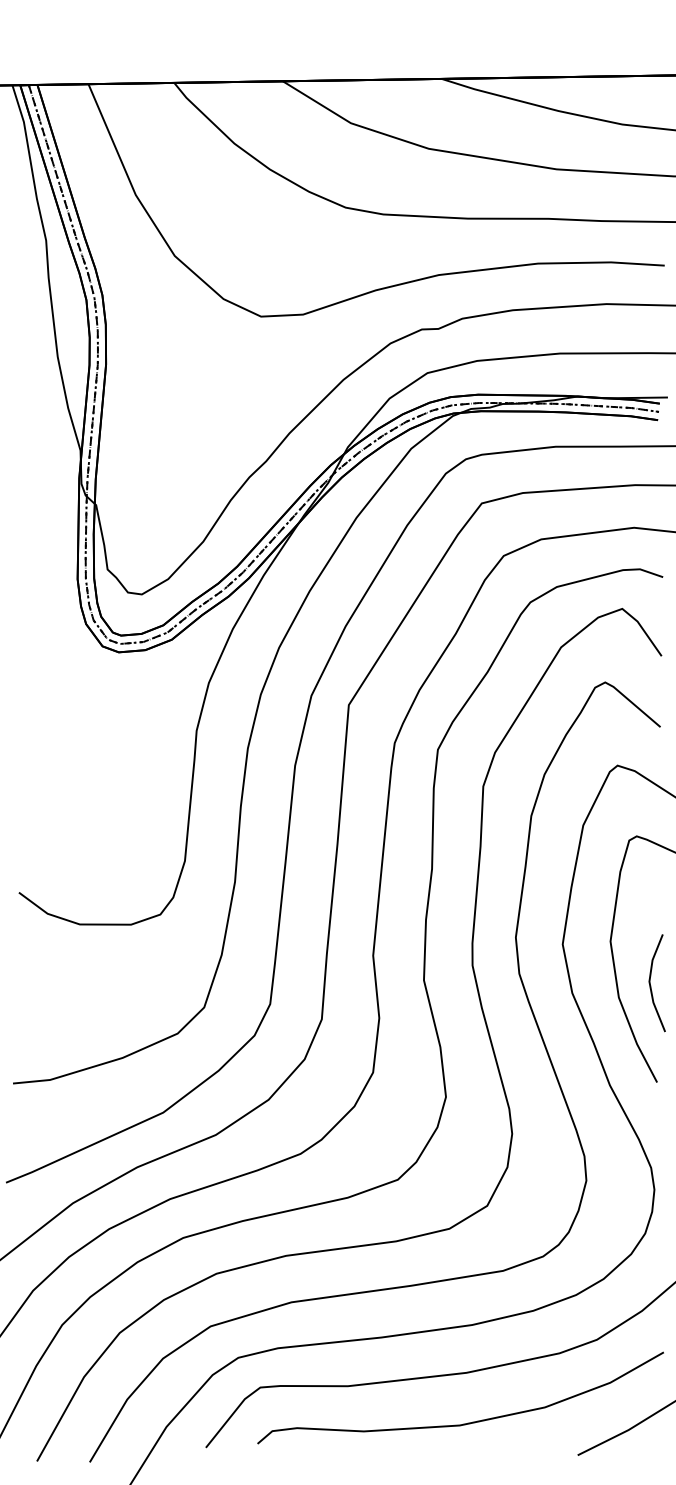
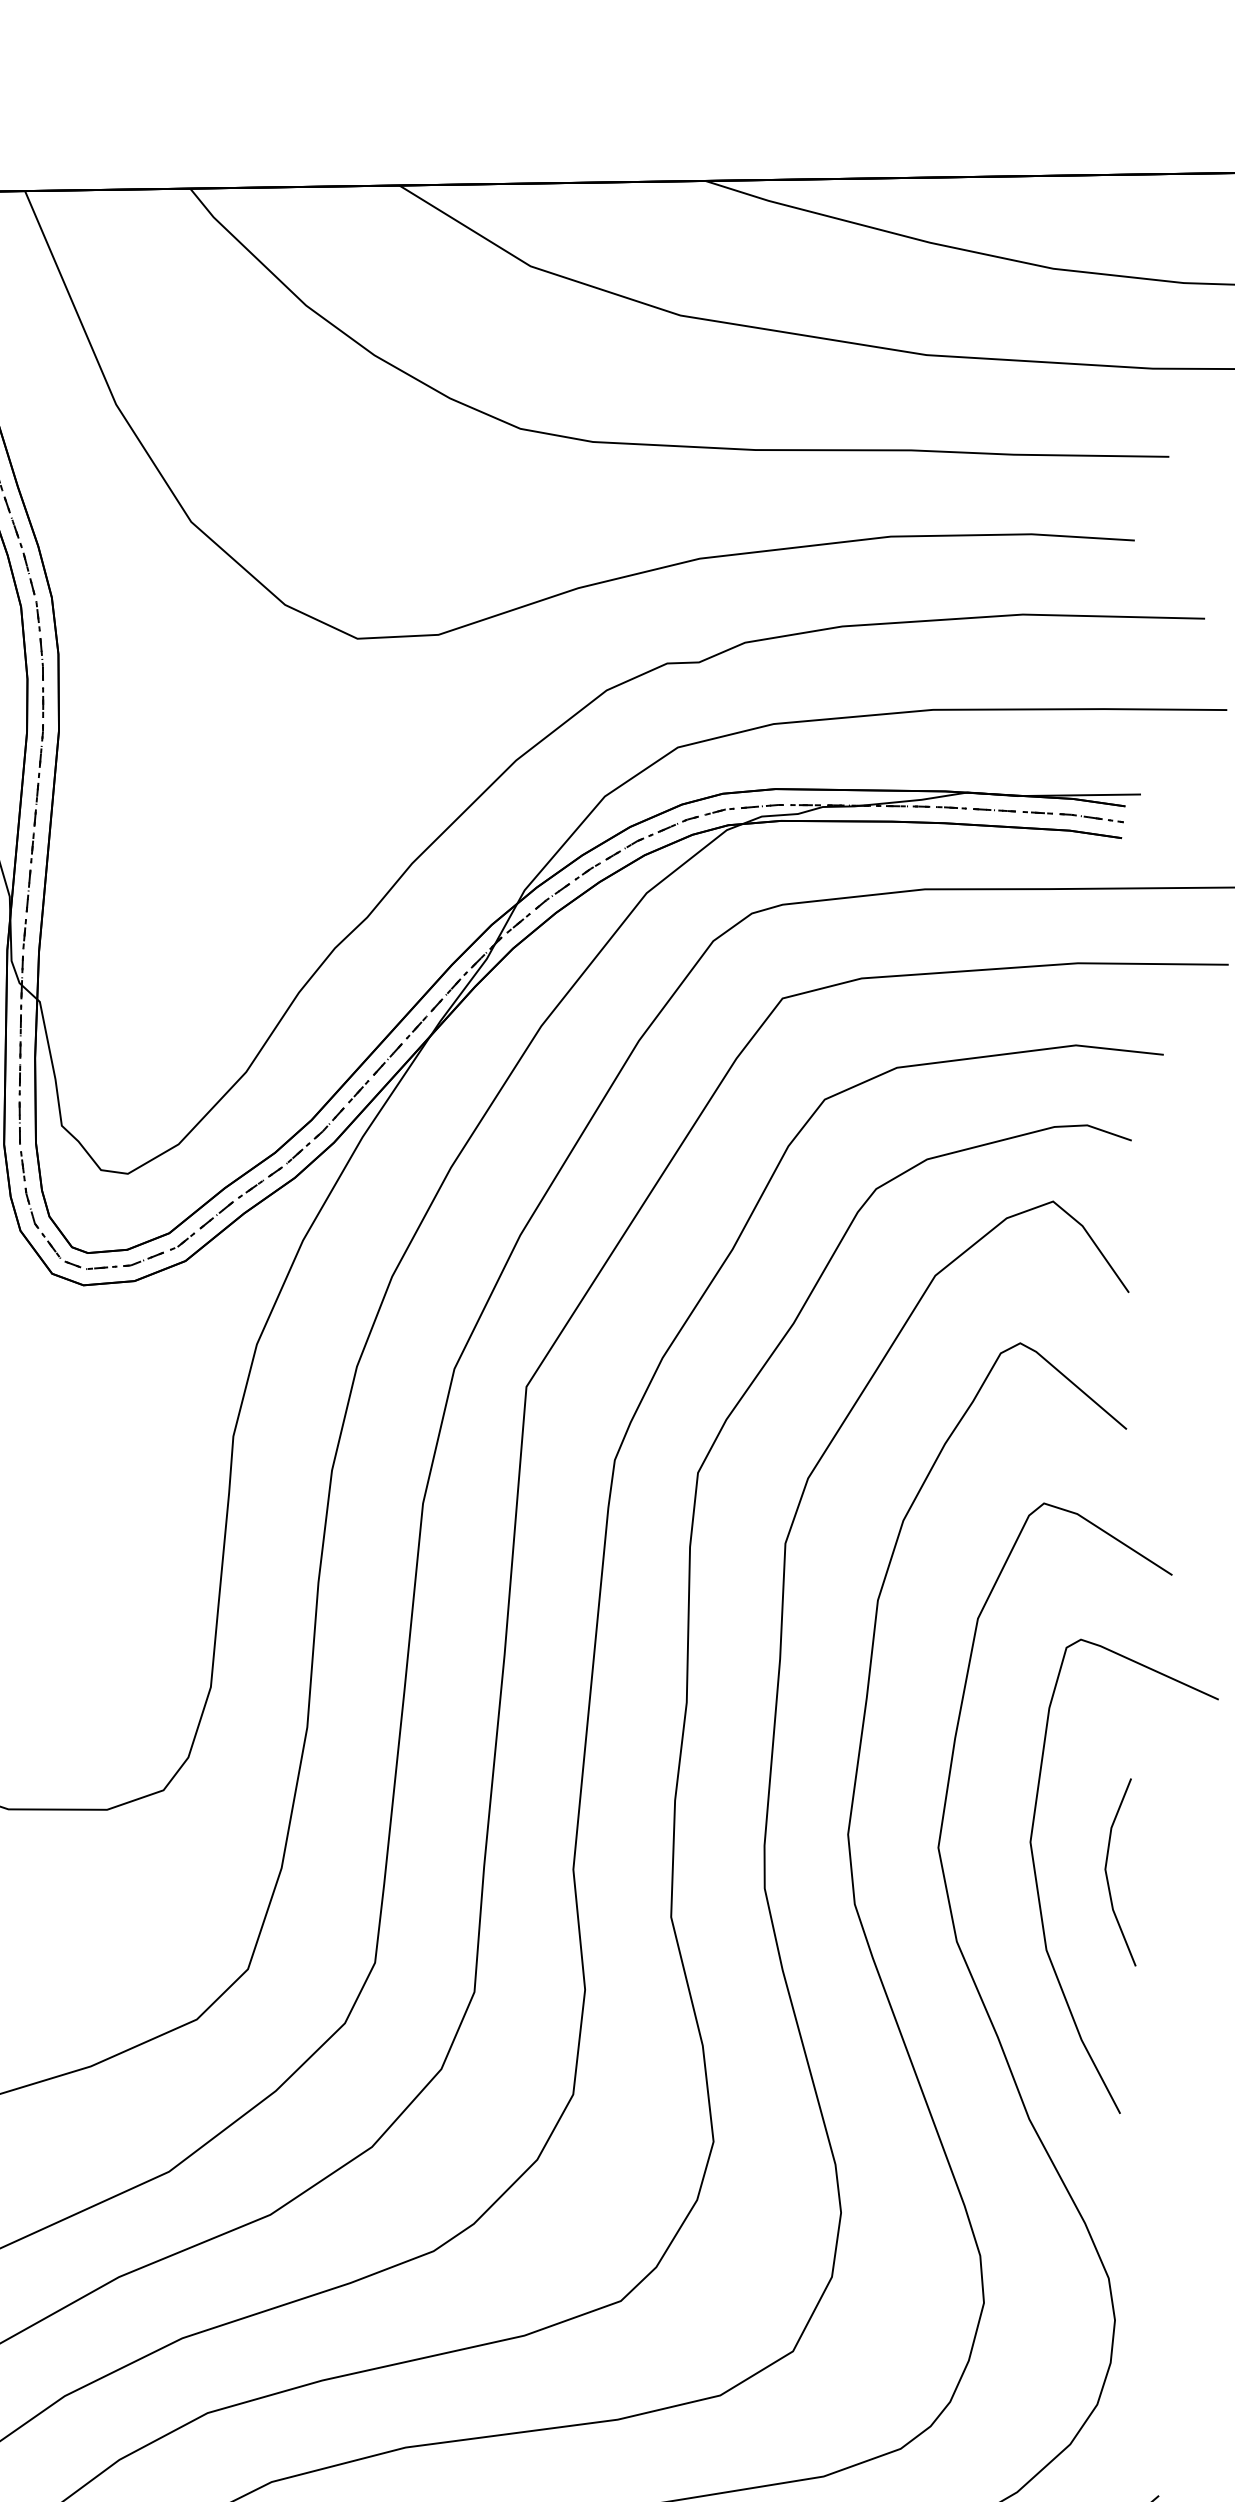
line: (651, 985) -> (1109, 1876), moved

